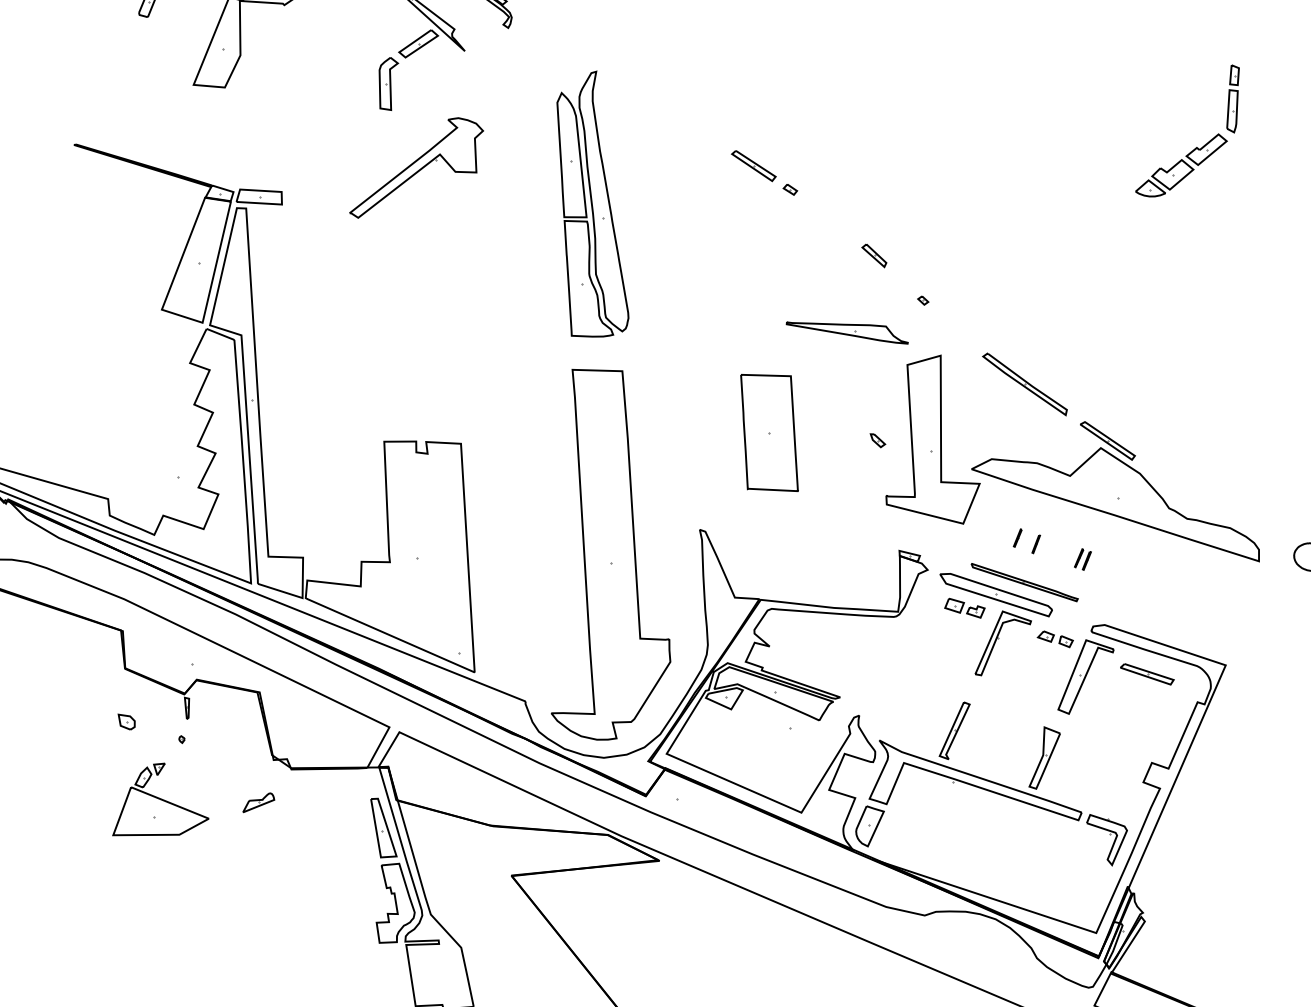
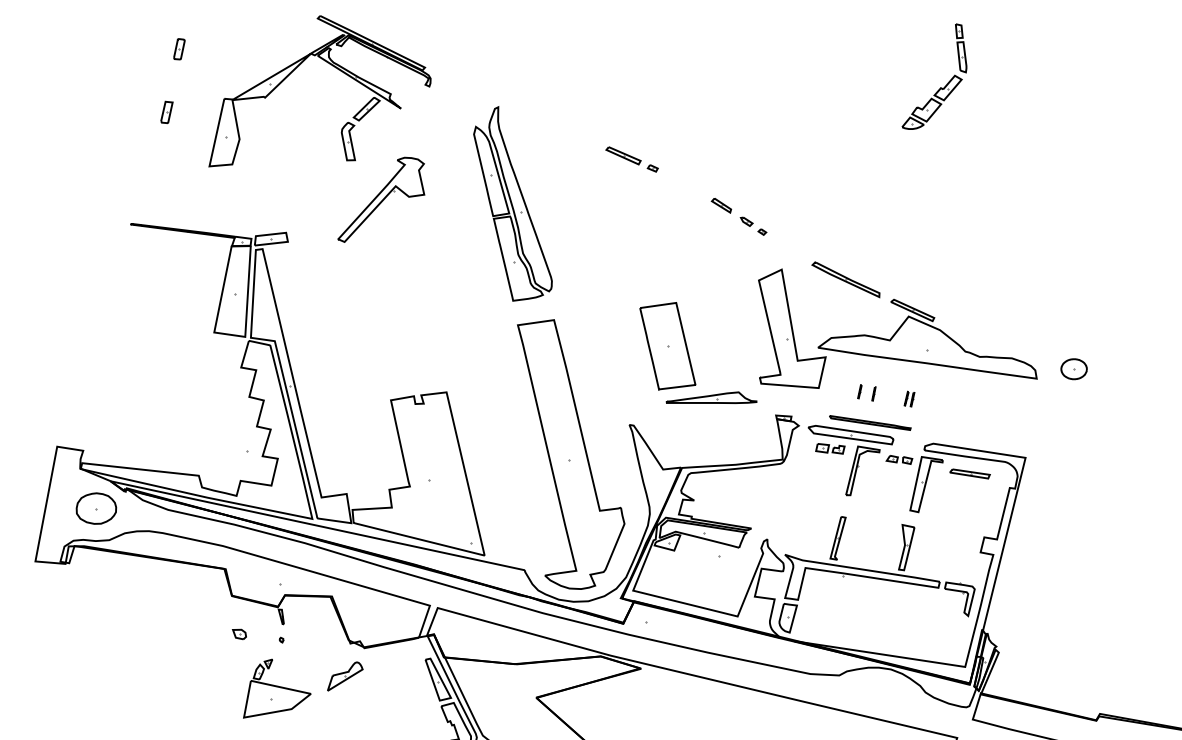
part: (848, 327) -> (711, 397), moved
part: (877, 440) -> (746, 221), moved
part: (259, 803) -> (345, 676), size x1.67

